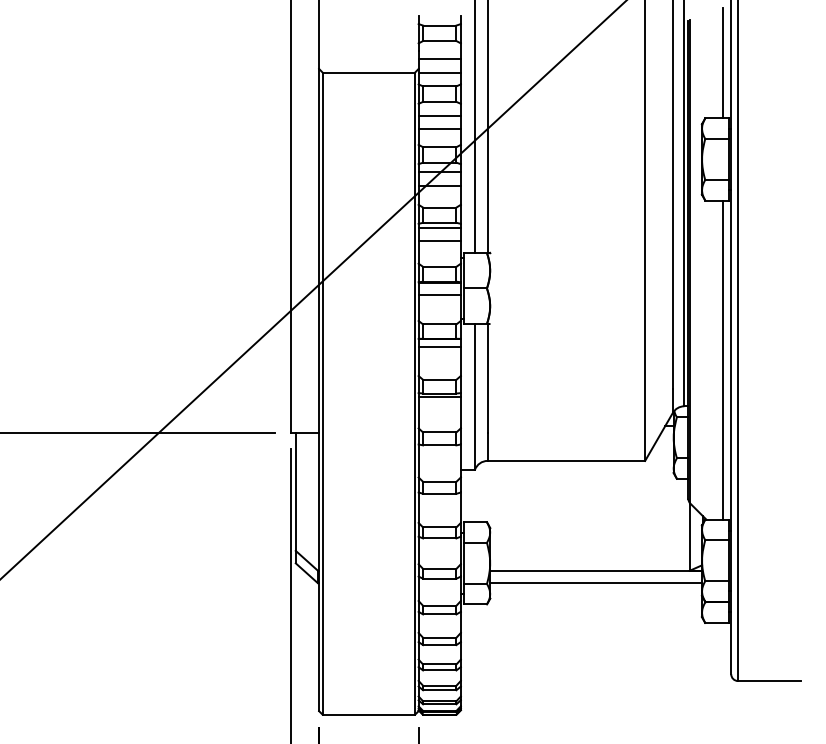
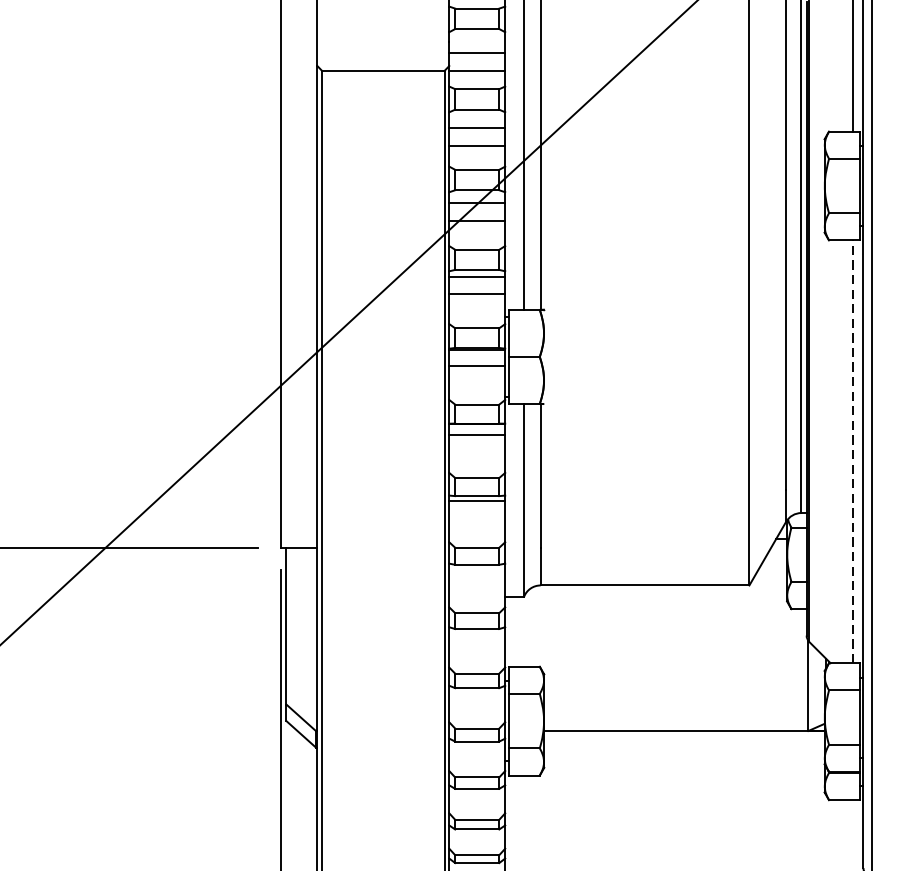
line: (722, 360) -> (851, 452), solid -> dashed
line: (595, 583) -> (683, 747), removed

